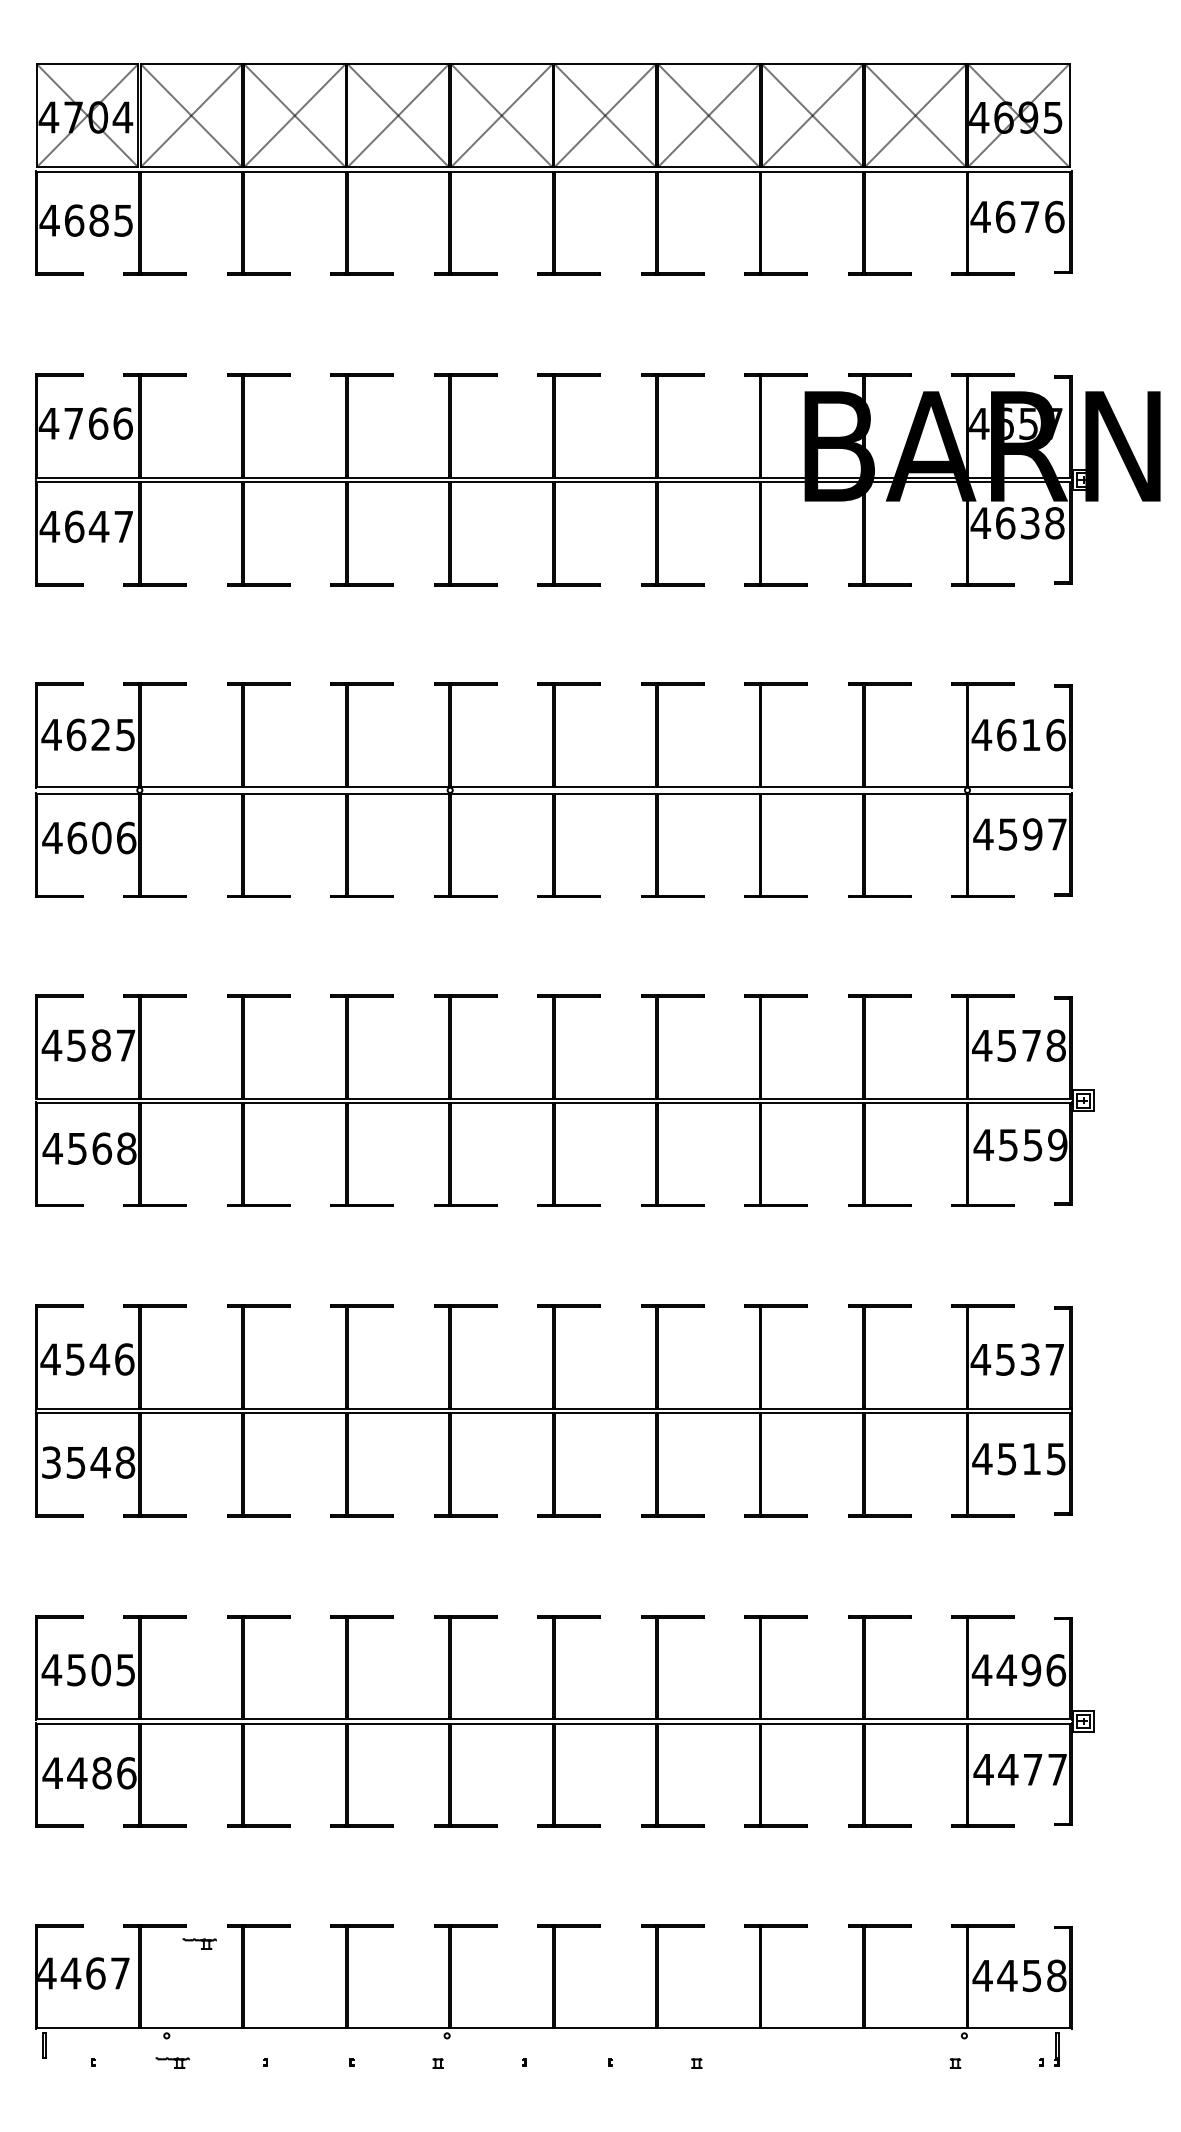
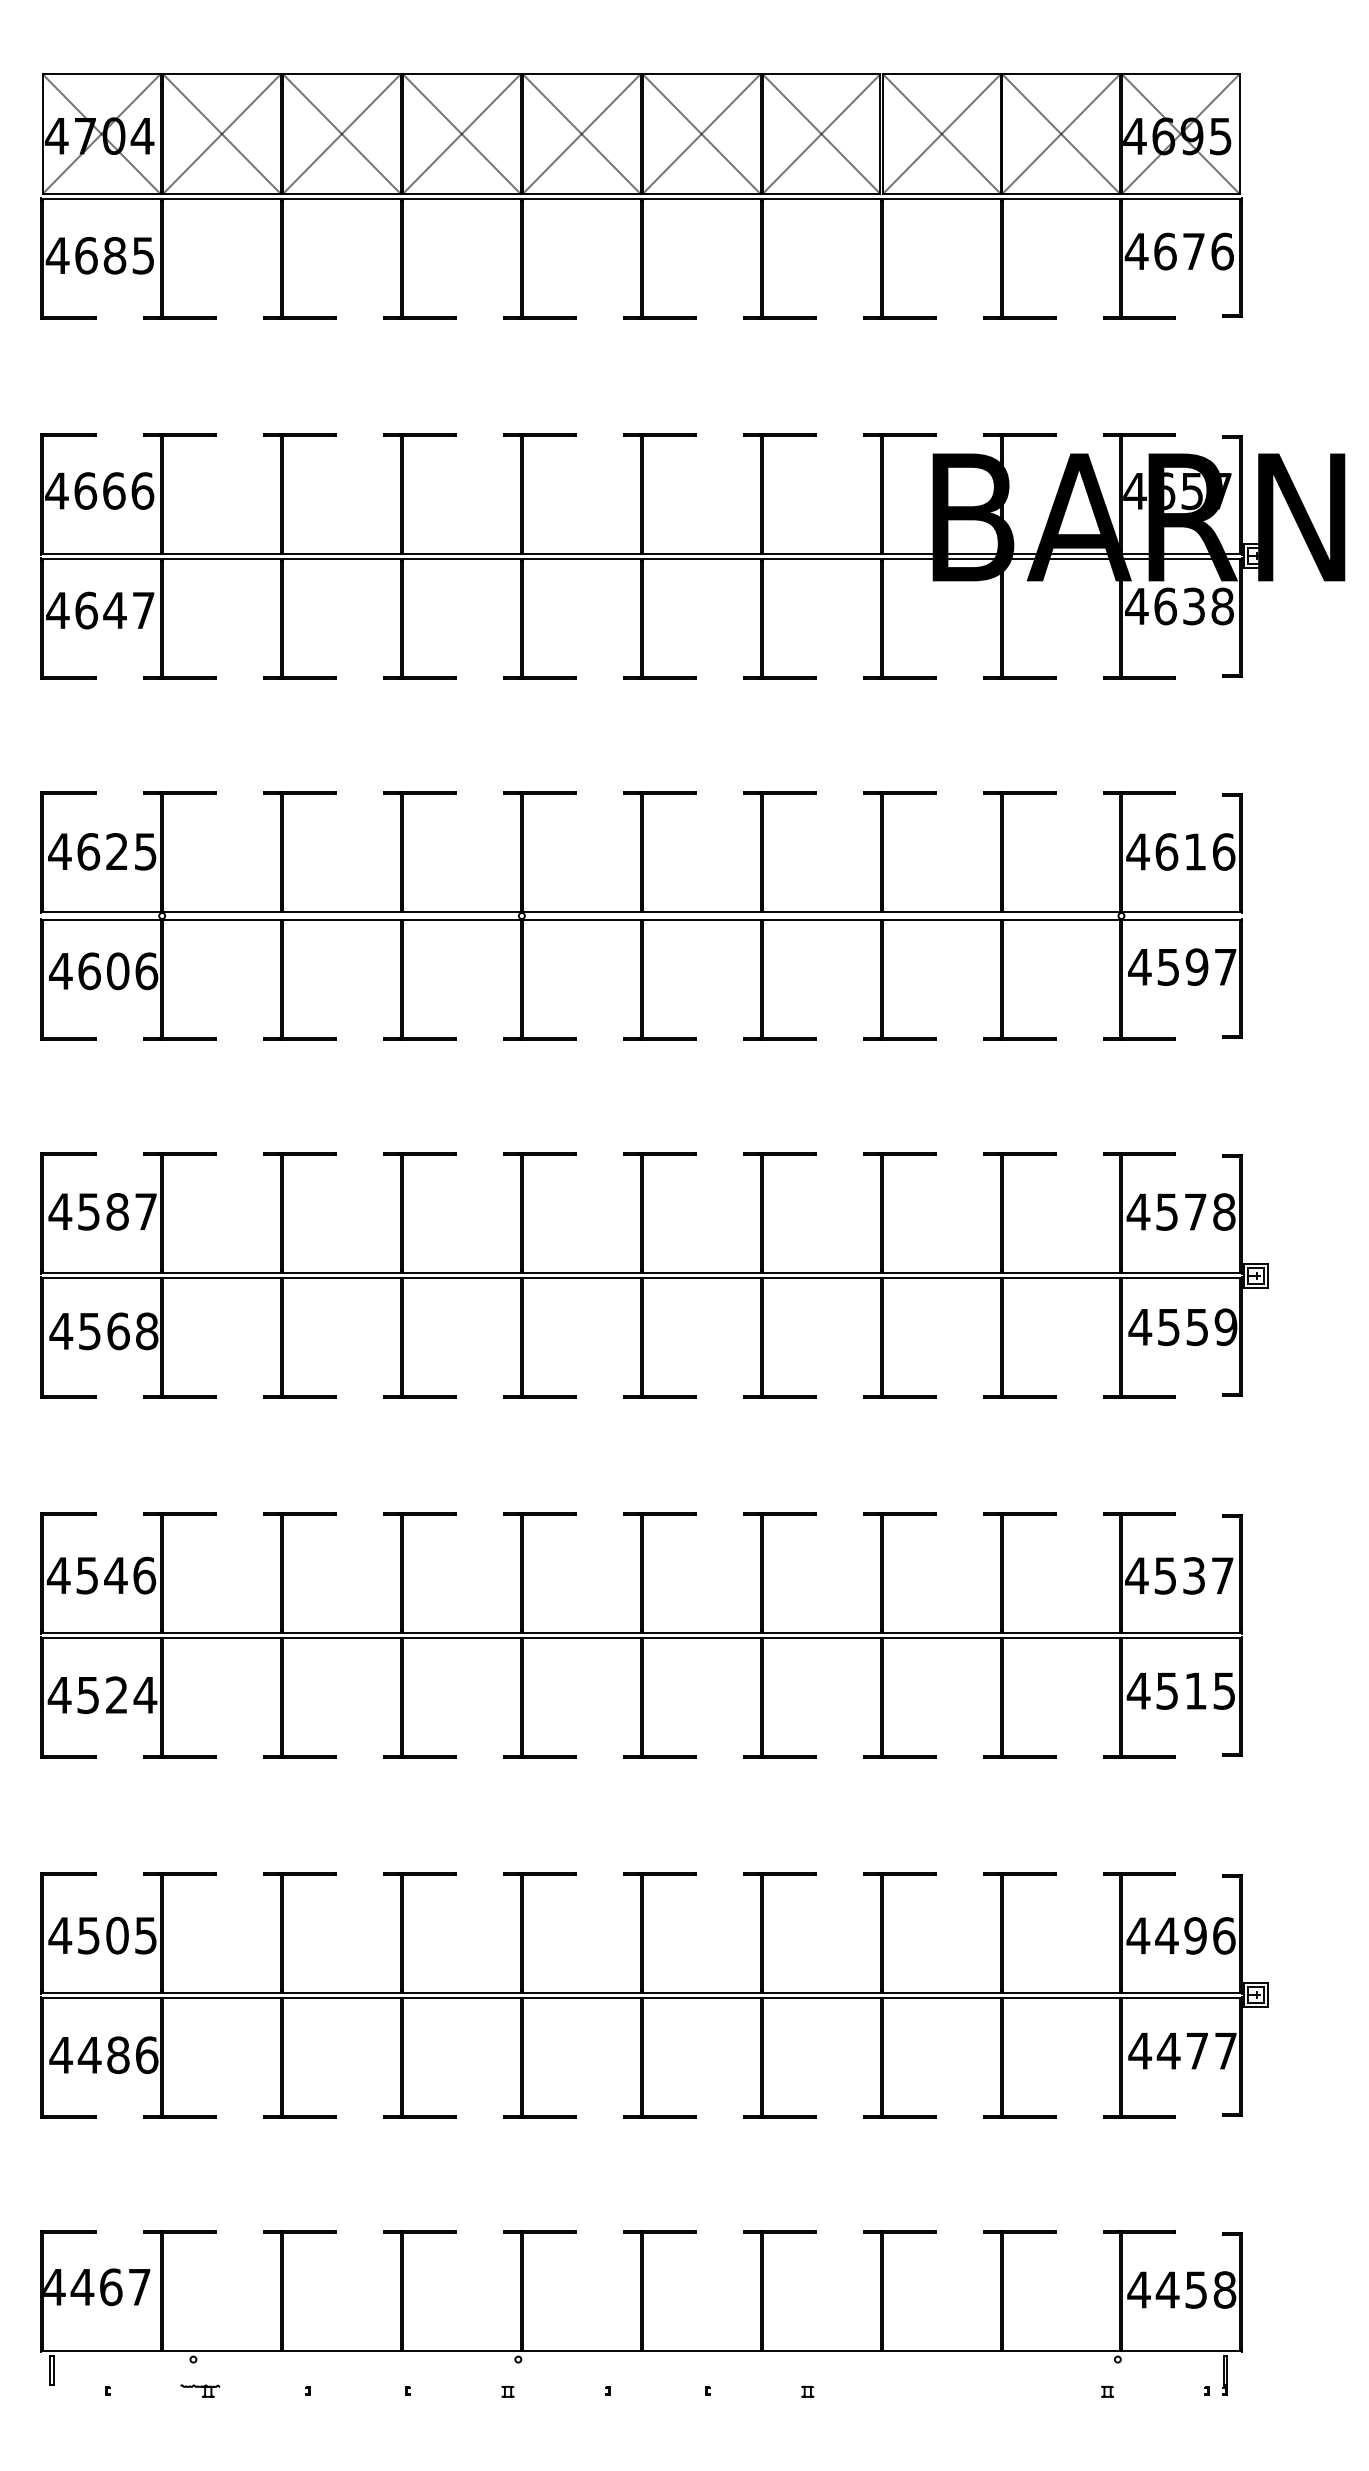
text: (73, 423) -> (85, 490), 4766 -> 4666
text: (88, 1462) -> (102, 1695), 3548 -> 4524
part: (199, 1943) -> (231, 2252), removed

